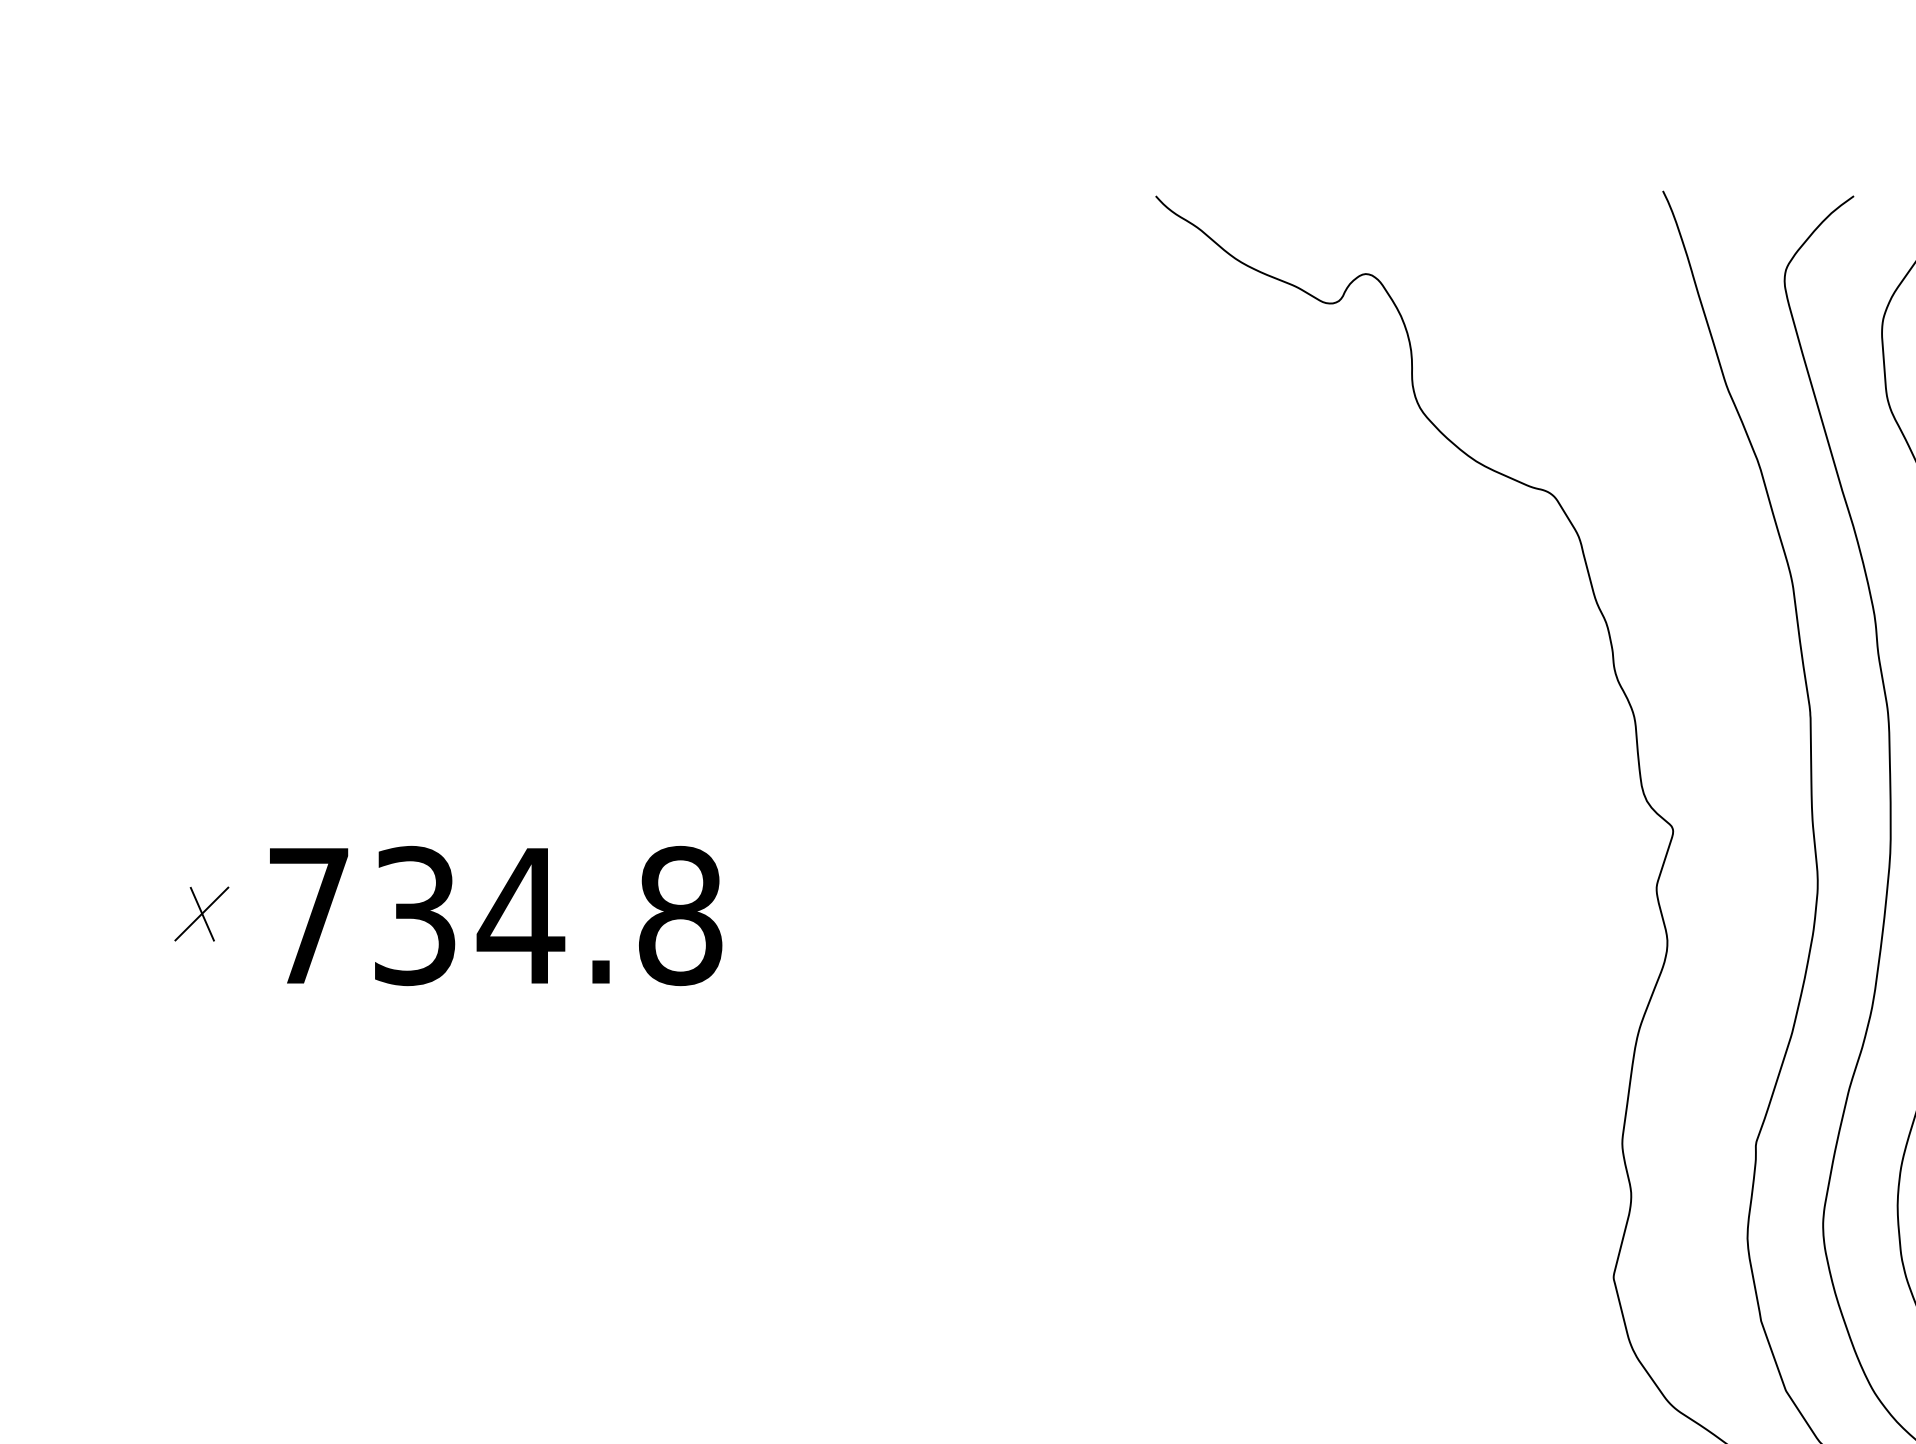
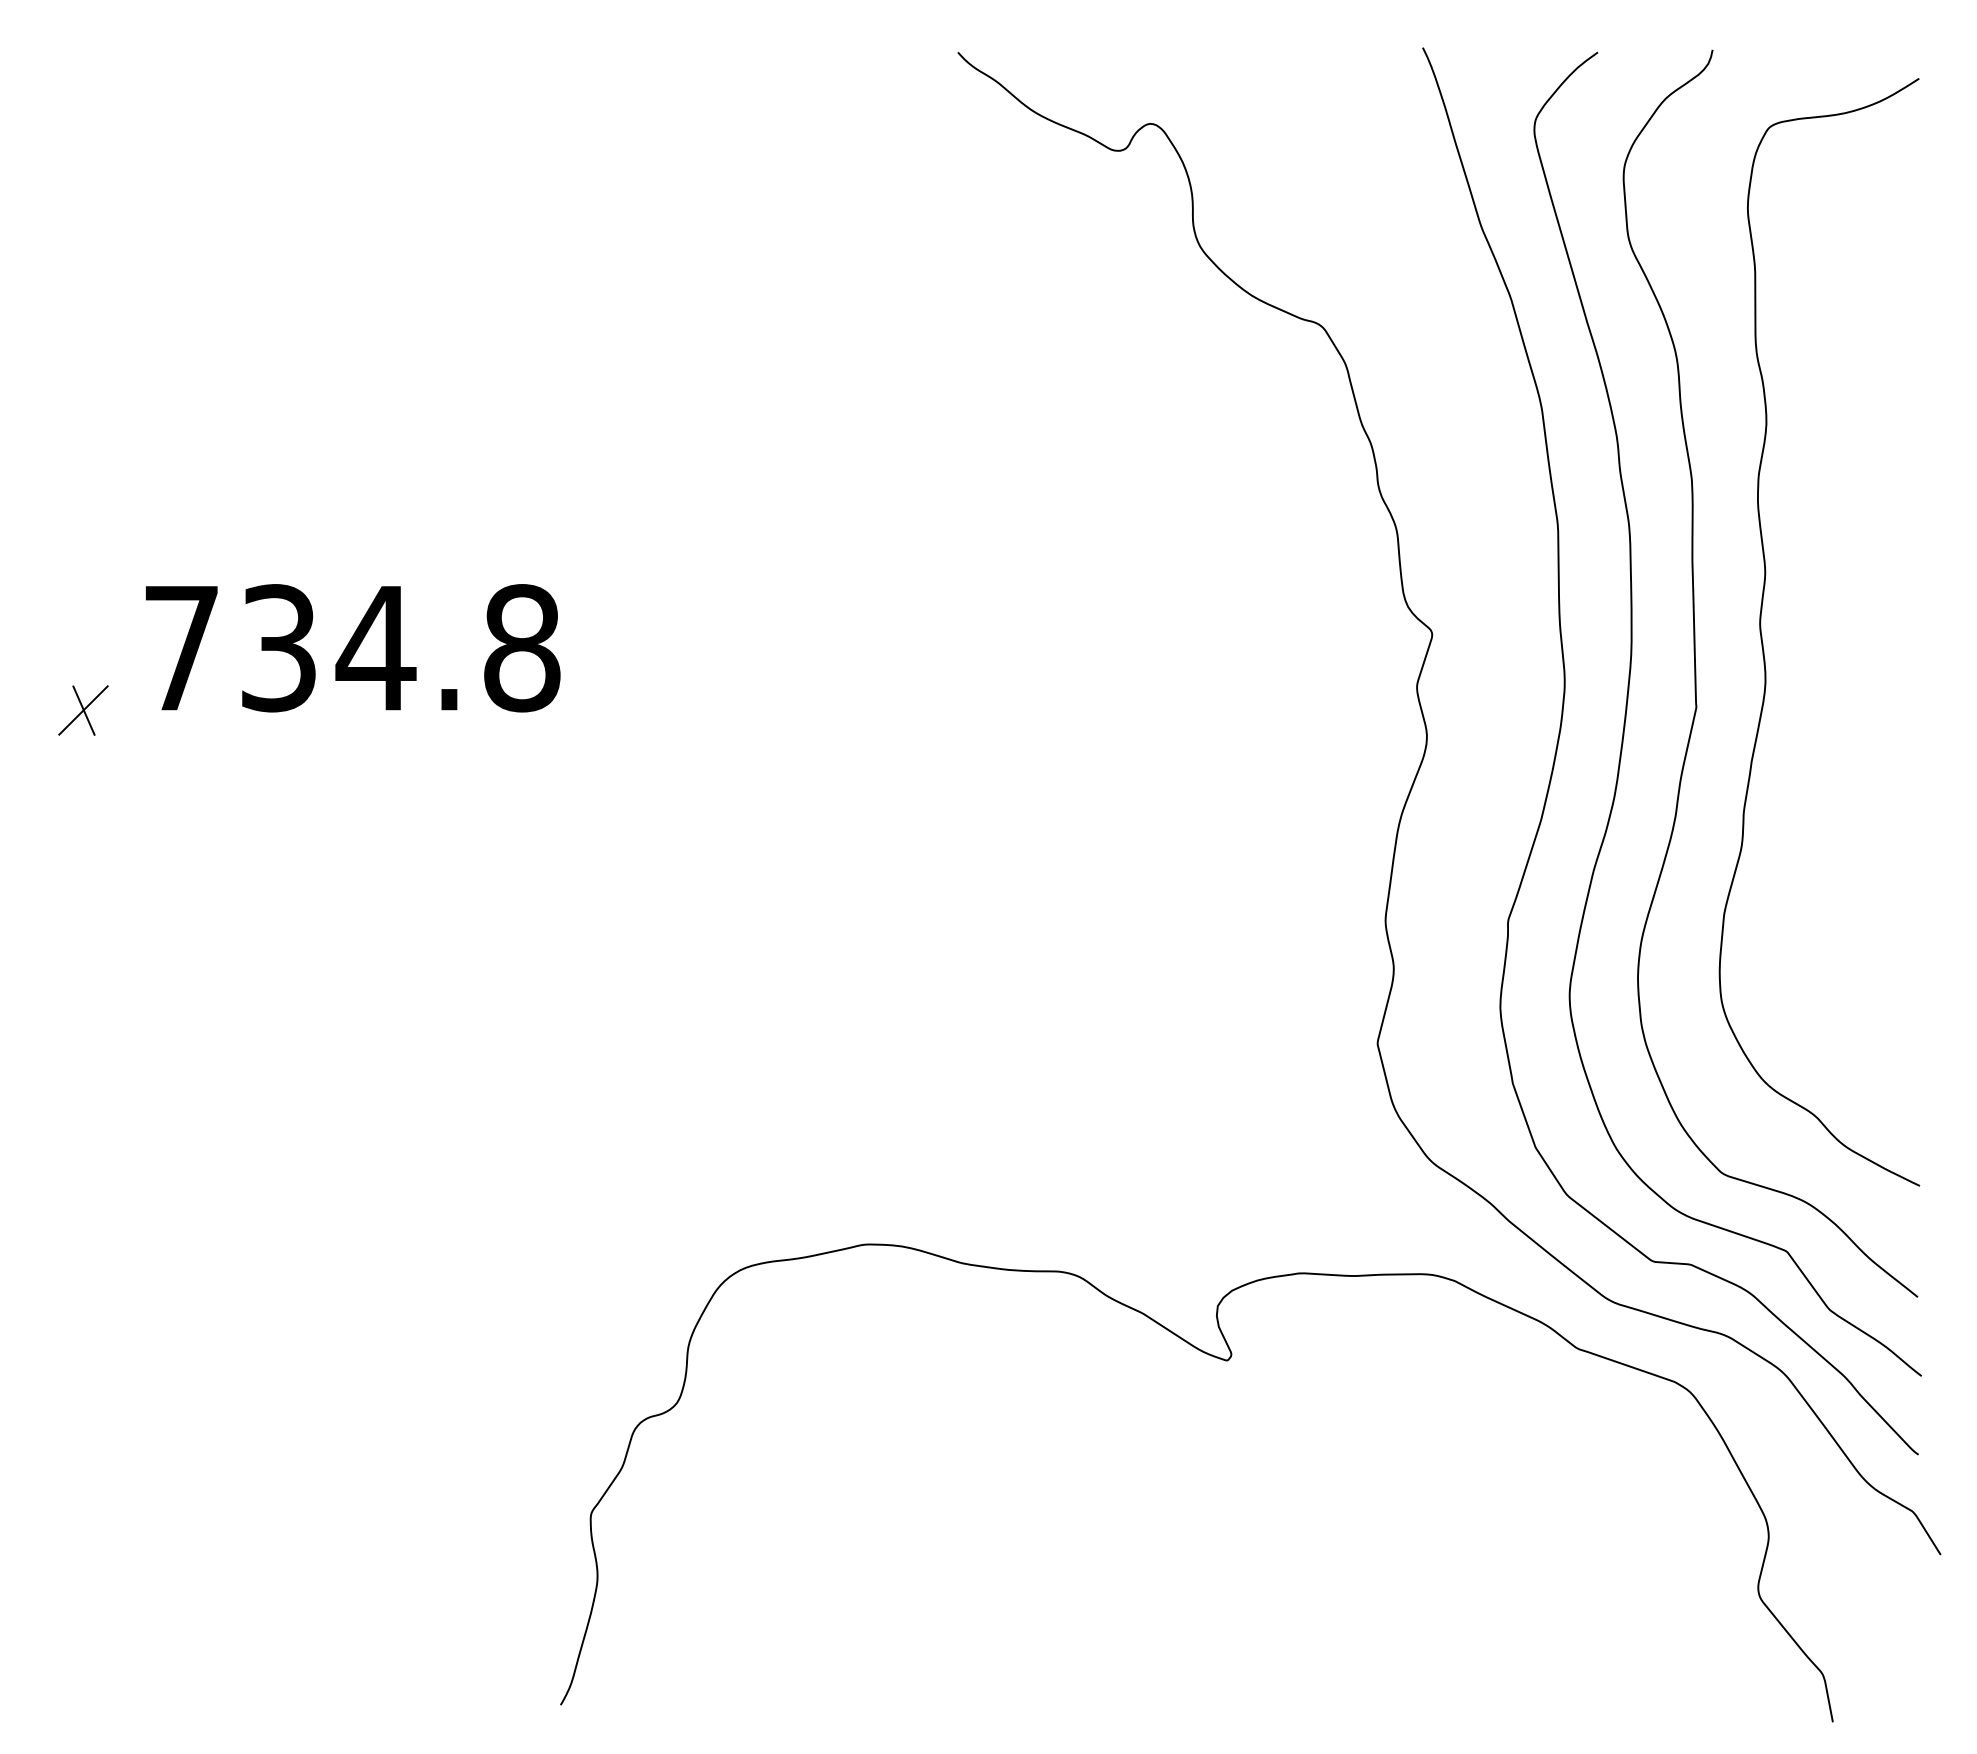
text: (496, 916) -> (353, 648), moved

